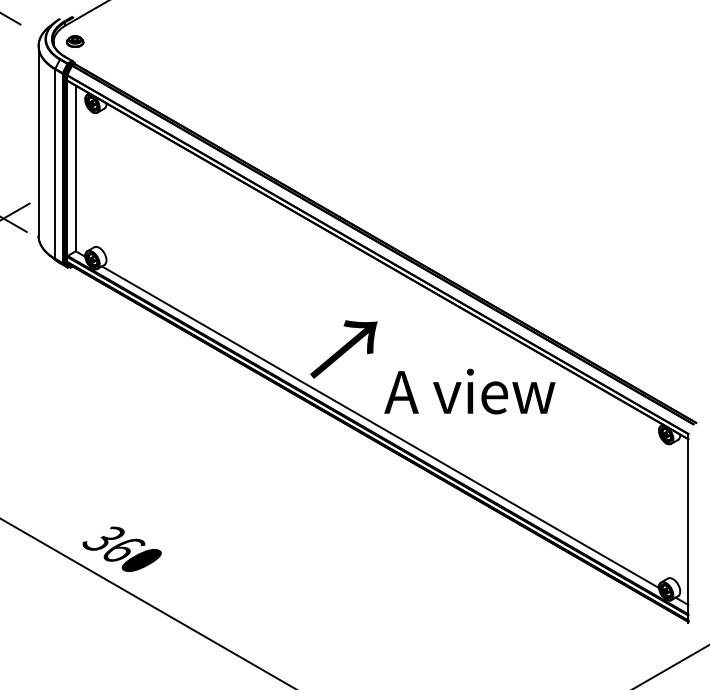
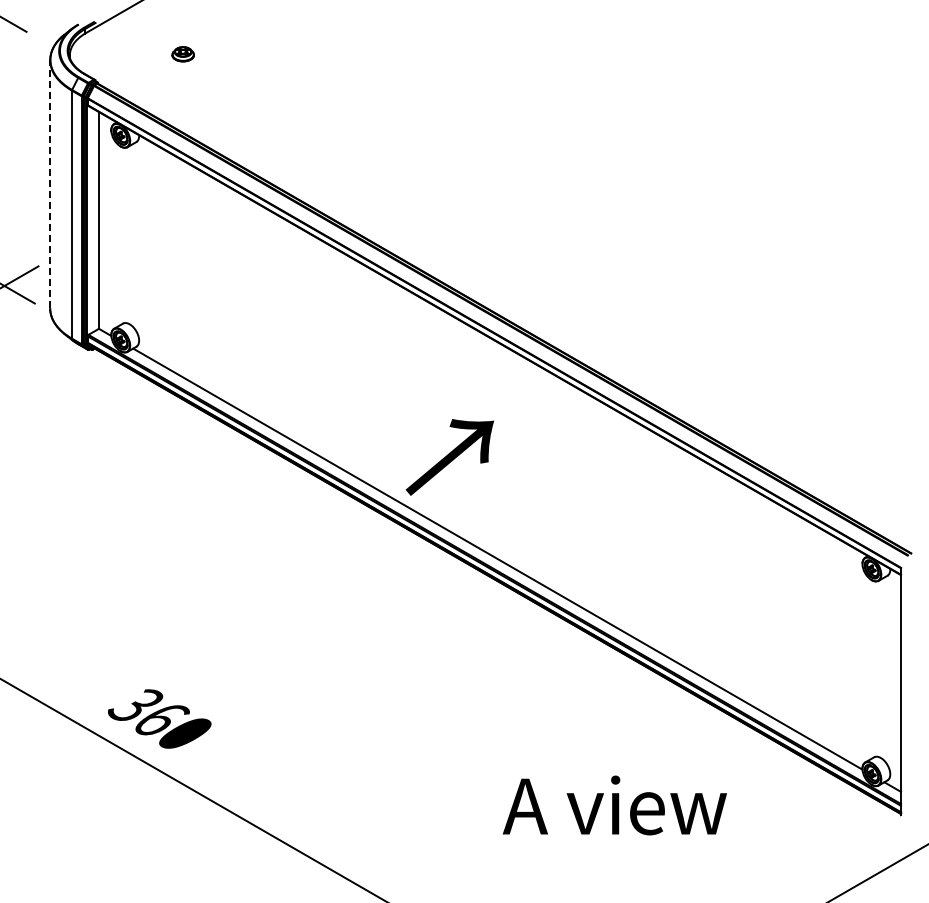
part: (74, 41) -> (182, 54), moved
line: (38, 140) -> (50, 183), solid -> dashed
text: (469, 391) -> (614, 805), moved

